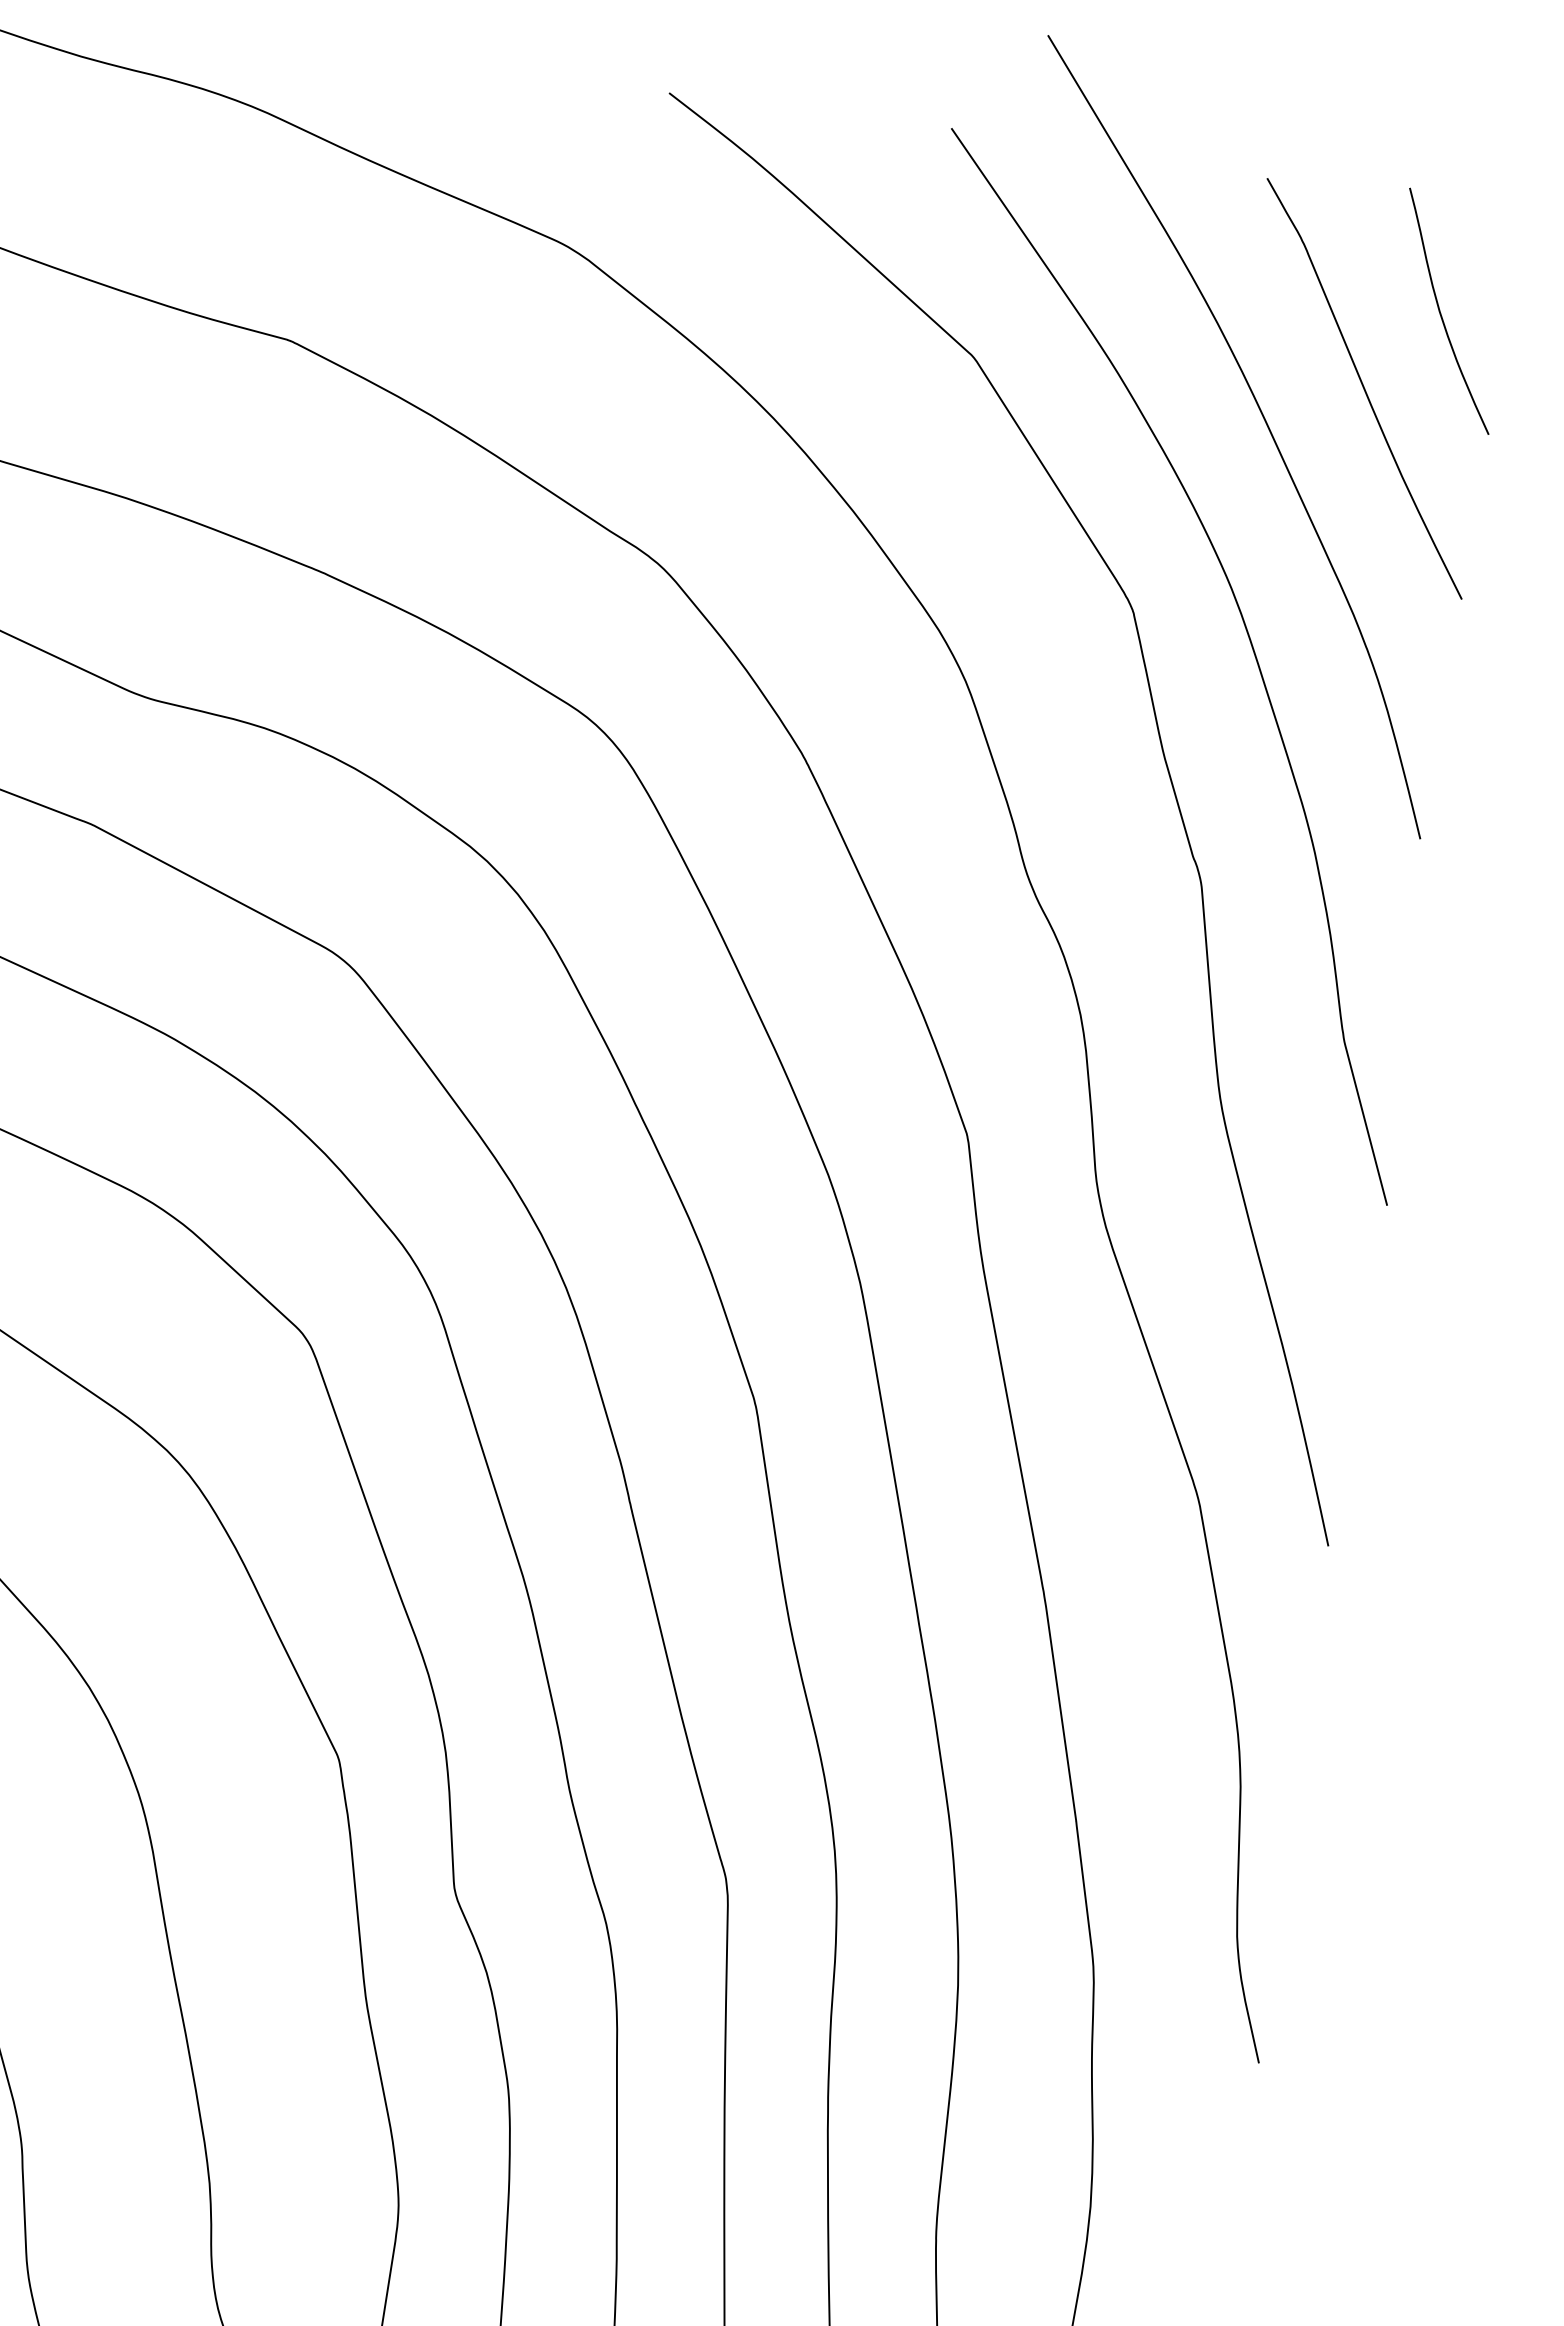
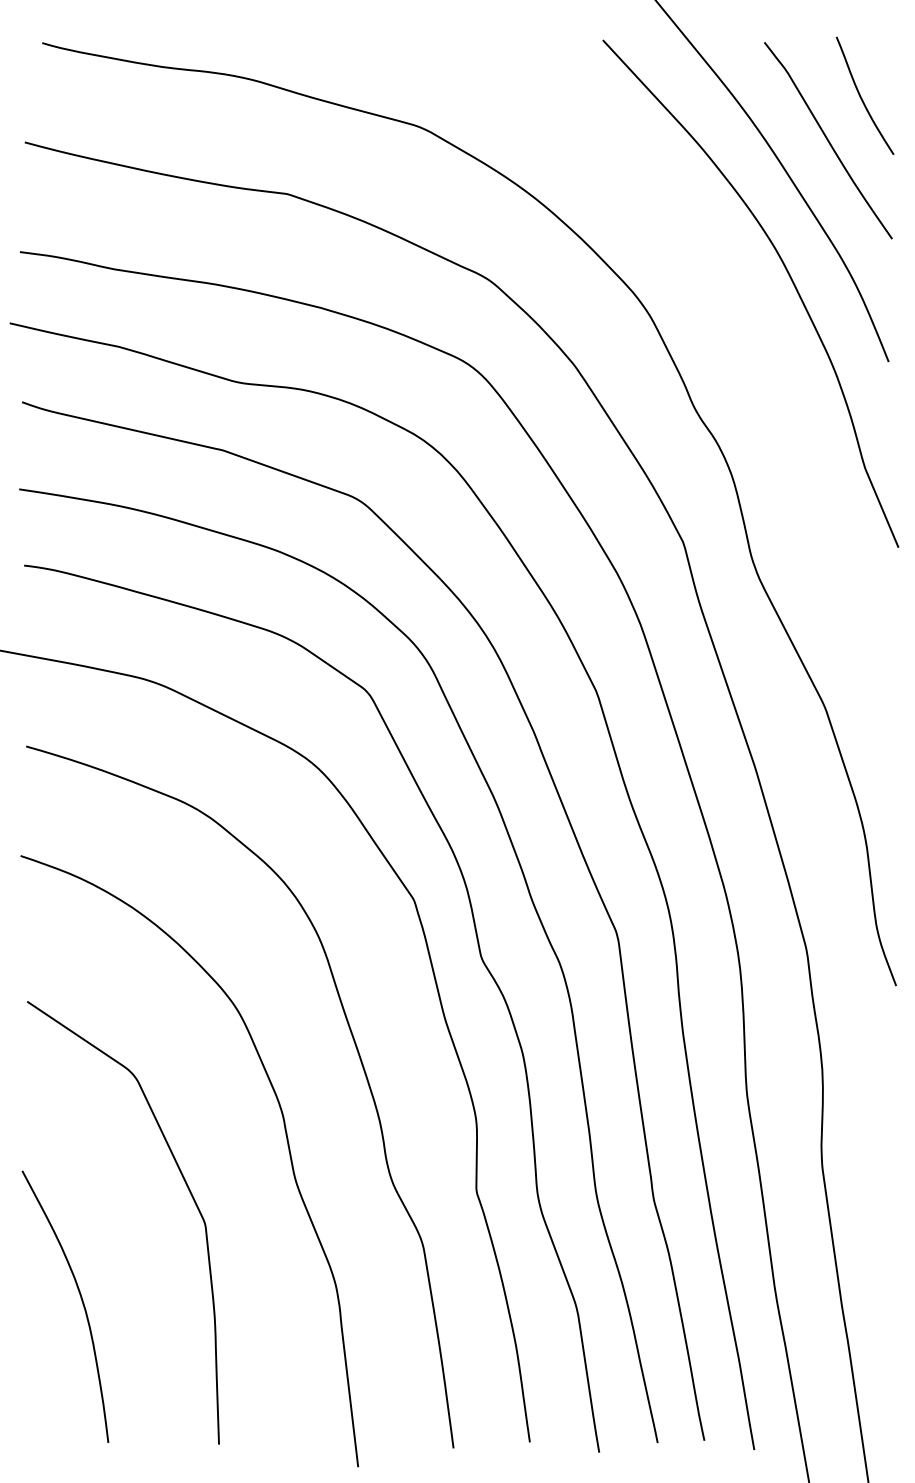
curve: (1167, 775) -> (757, 348), removed

